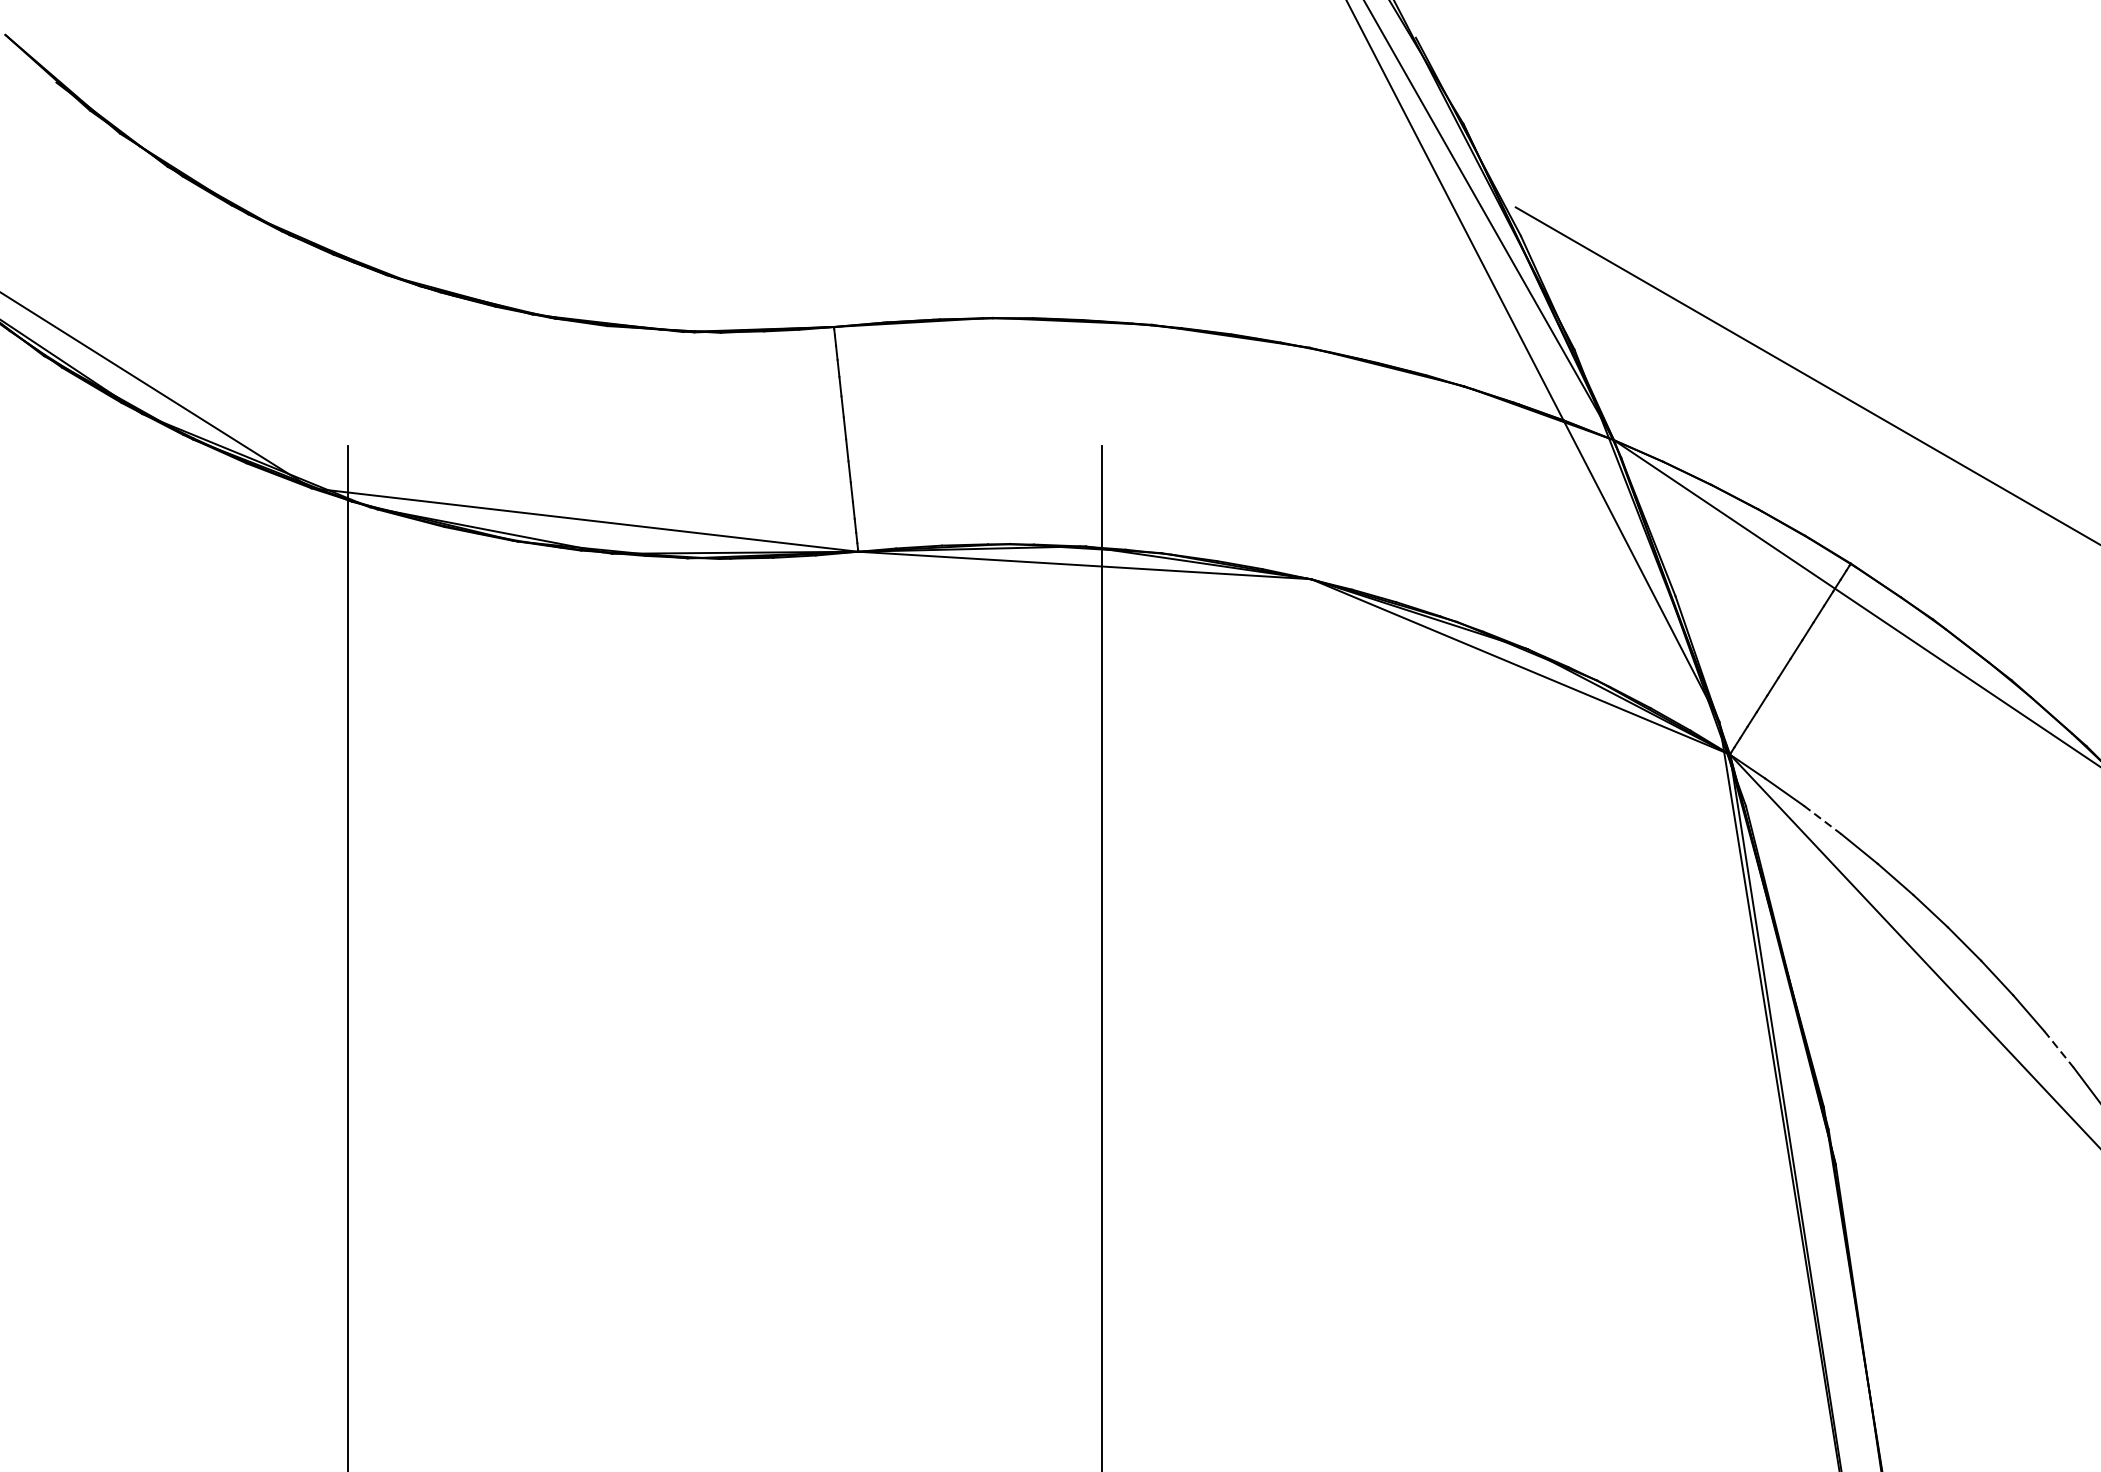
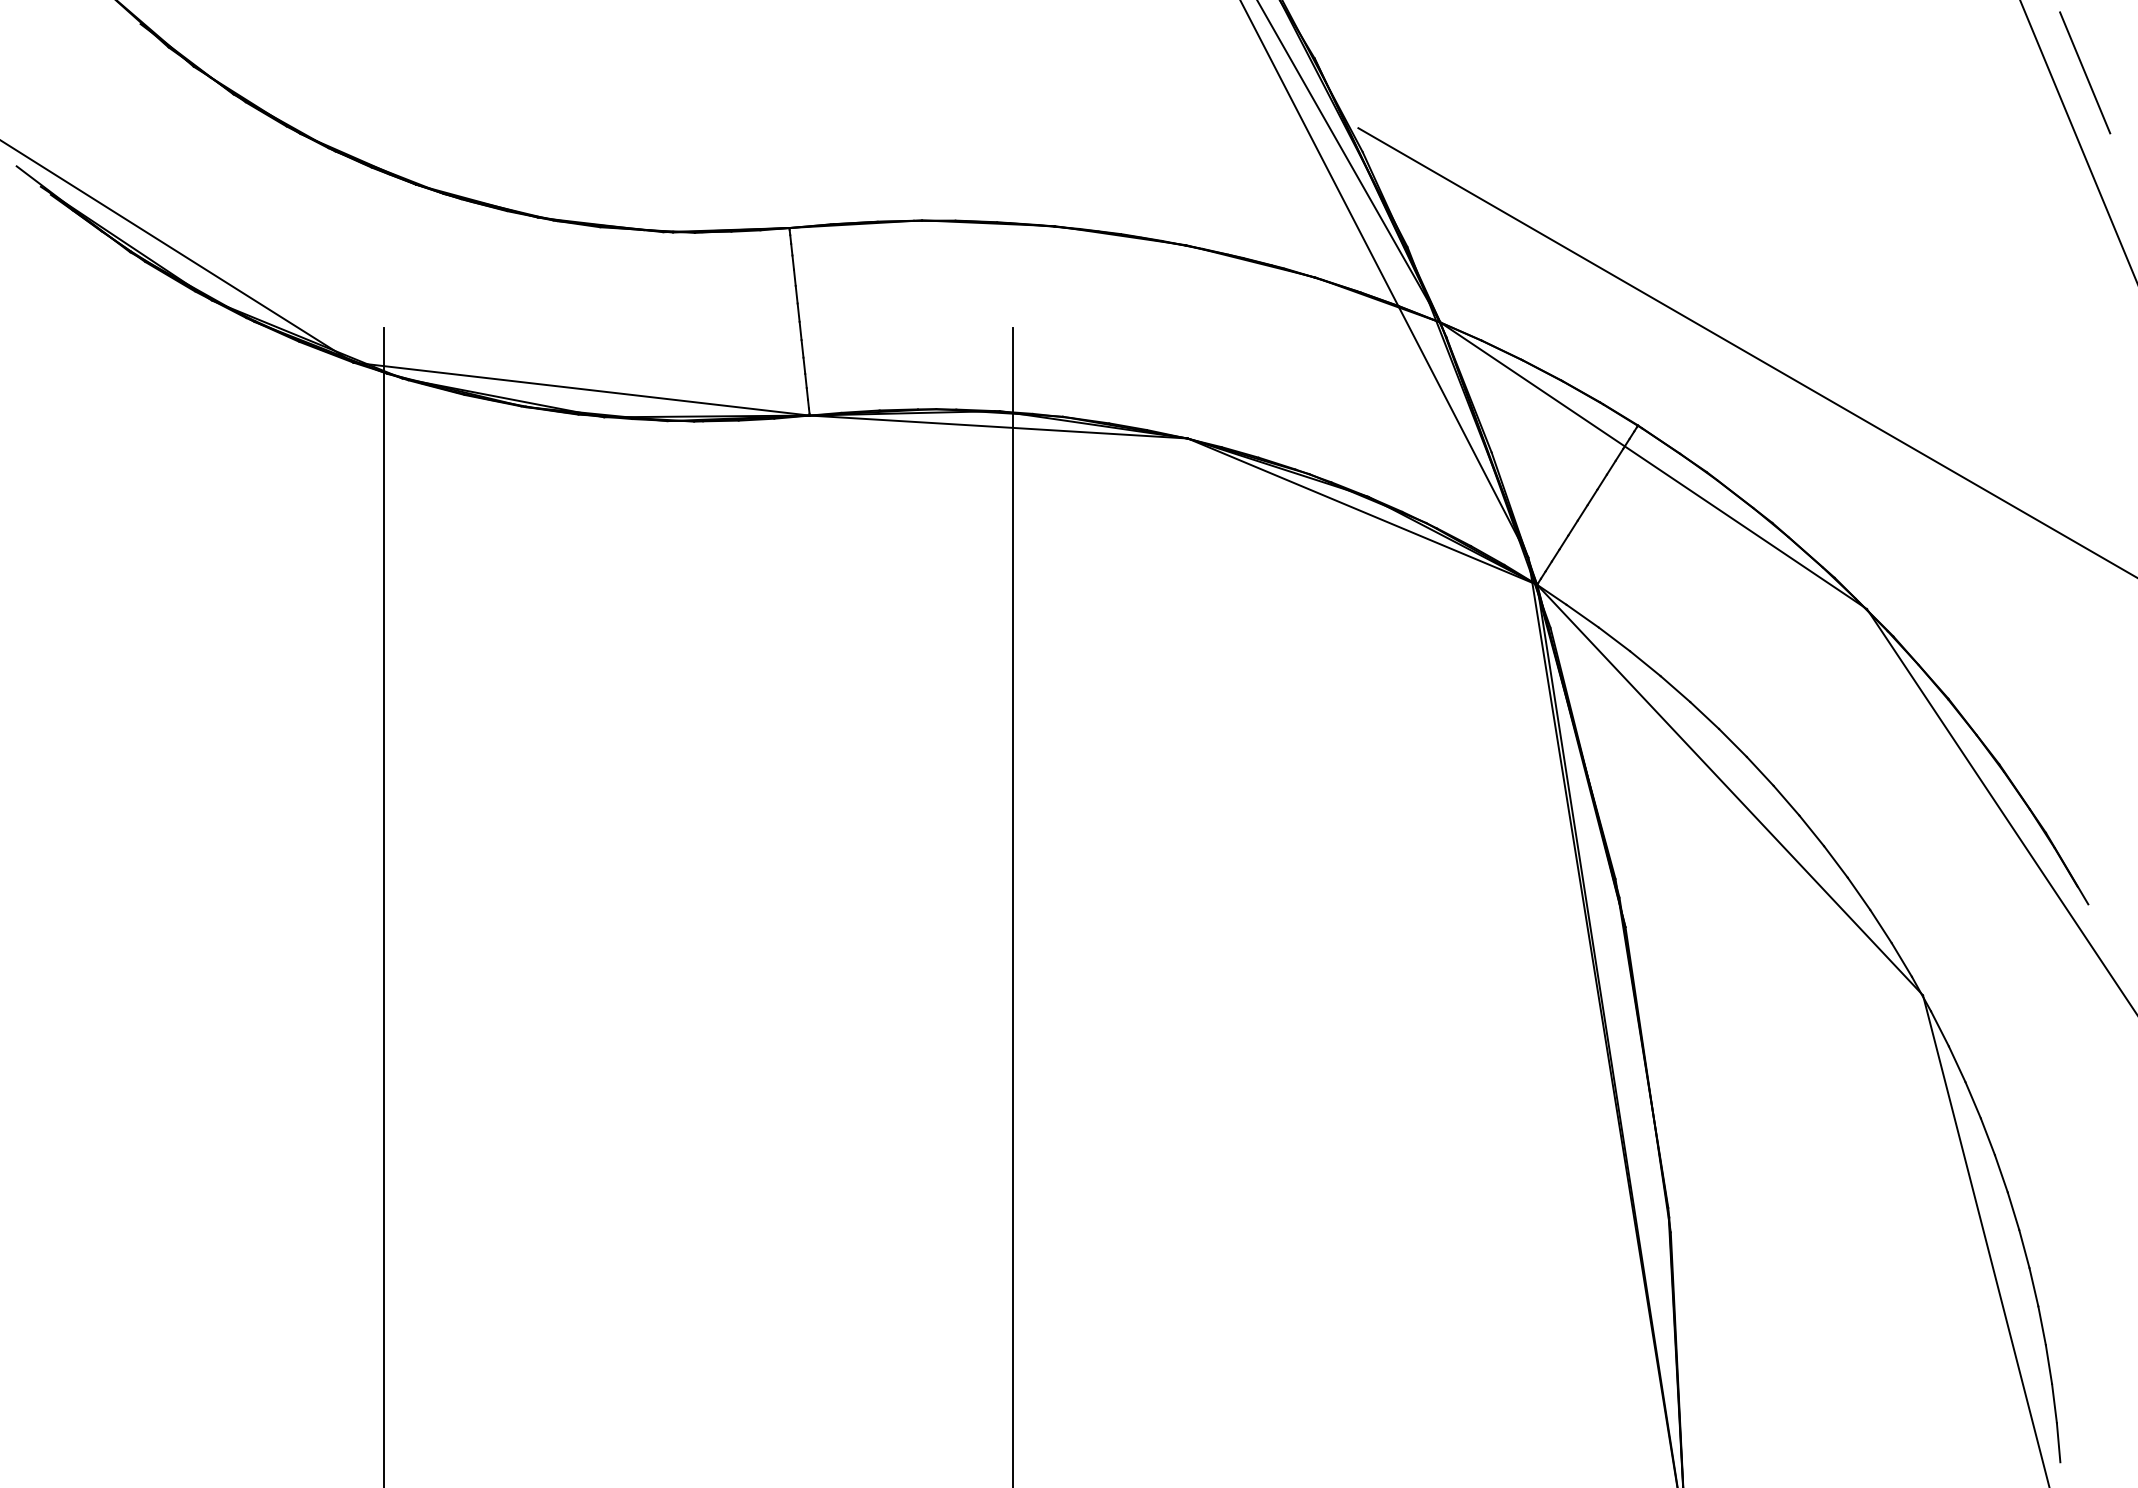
line: (1822, 820) -> (1614, 639), dashed -> solid
line: (2058, 1048) -> (1811, 830), dashed -> solid

